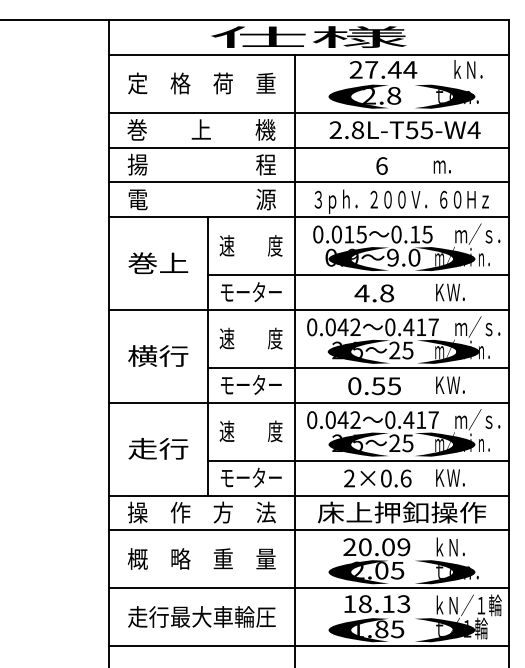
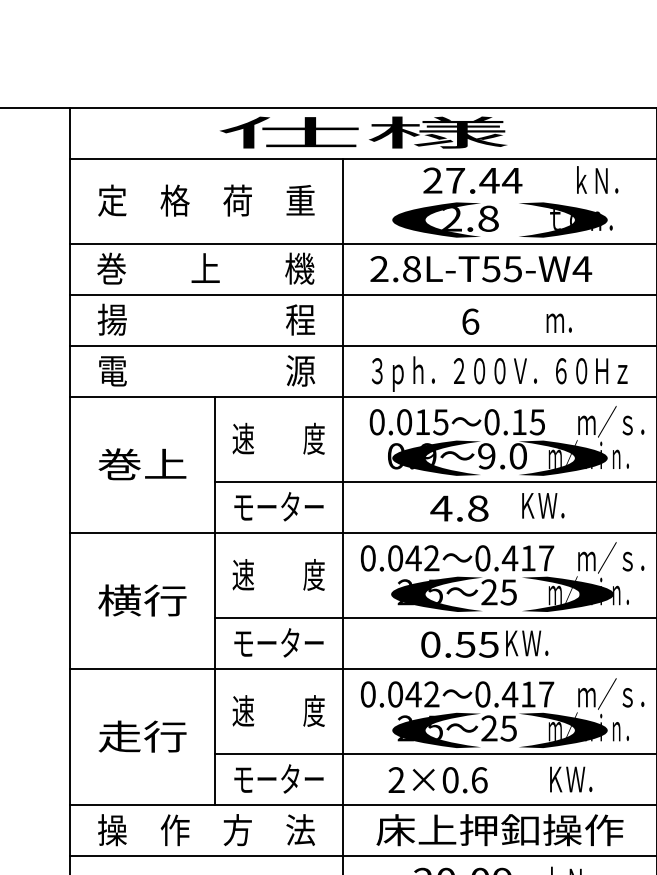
text: (404, 130) -> (480, 269), moved
text: (450, 292) -> (543, 505), moved
text: (450, 384) -> (527, 642), moved
text: (377, 478) -> (437, 780), moved

